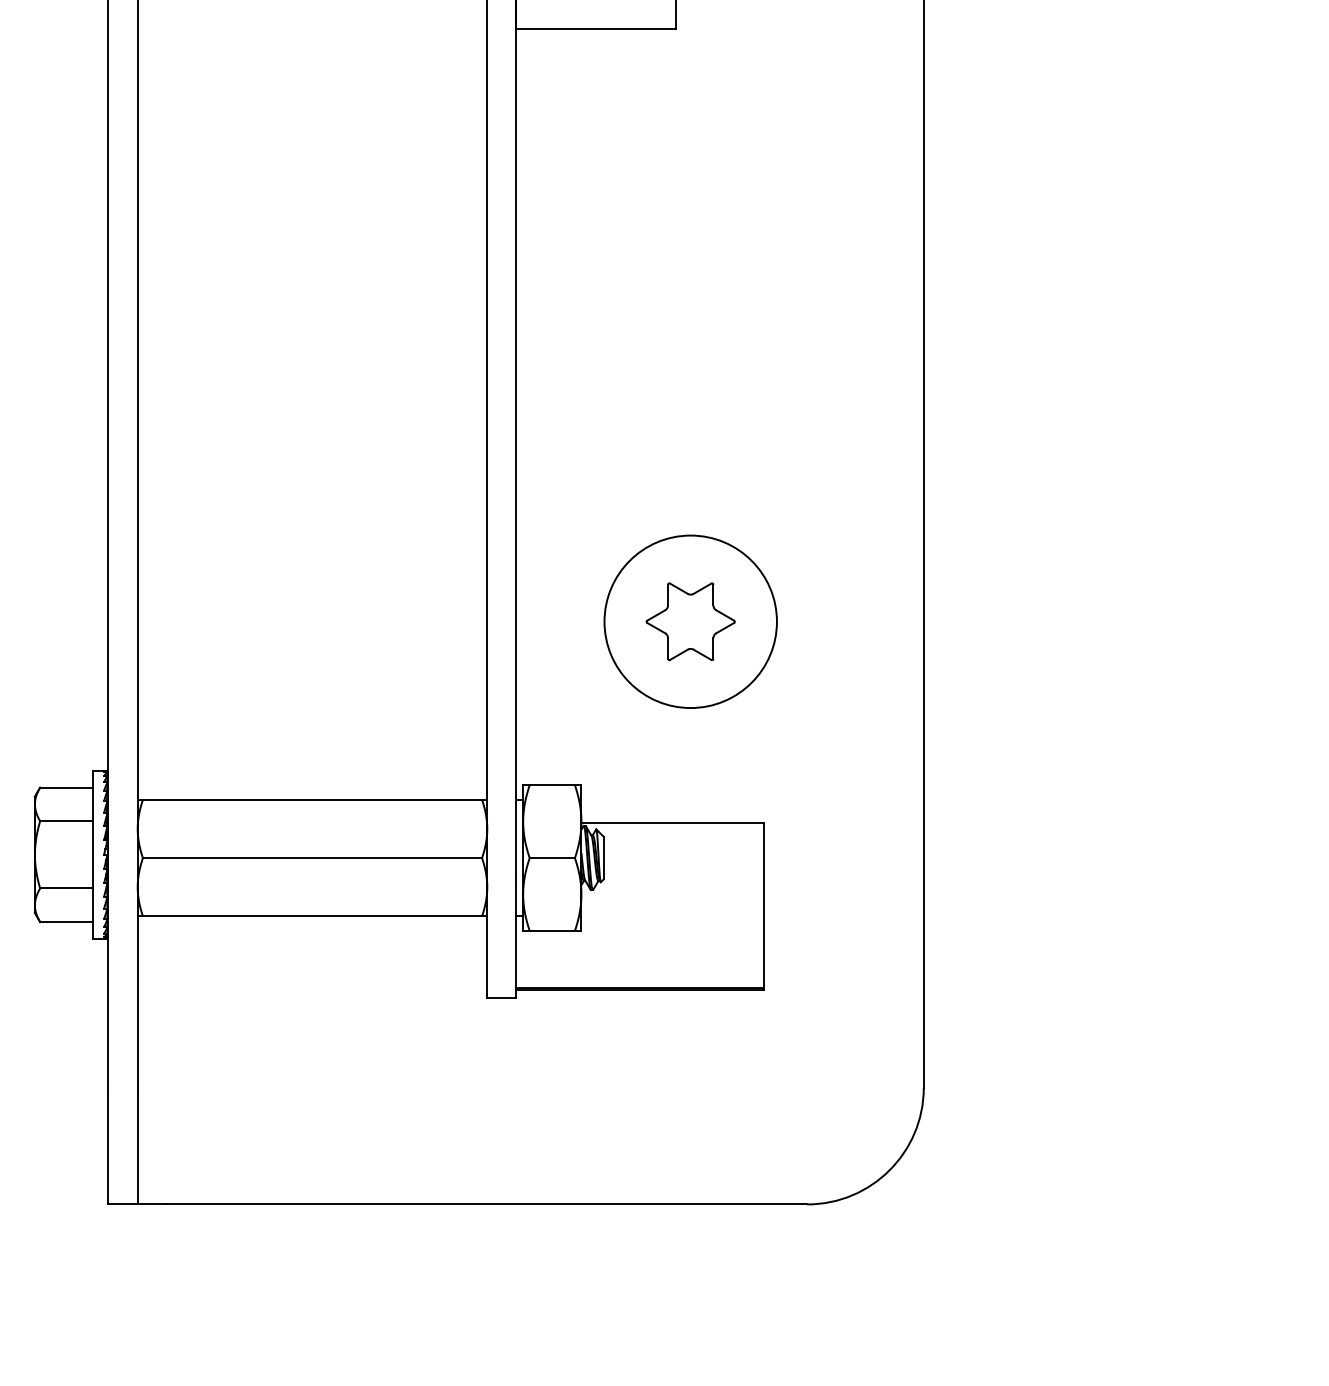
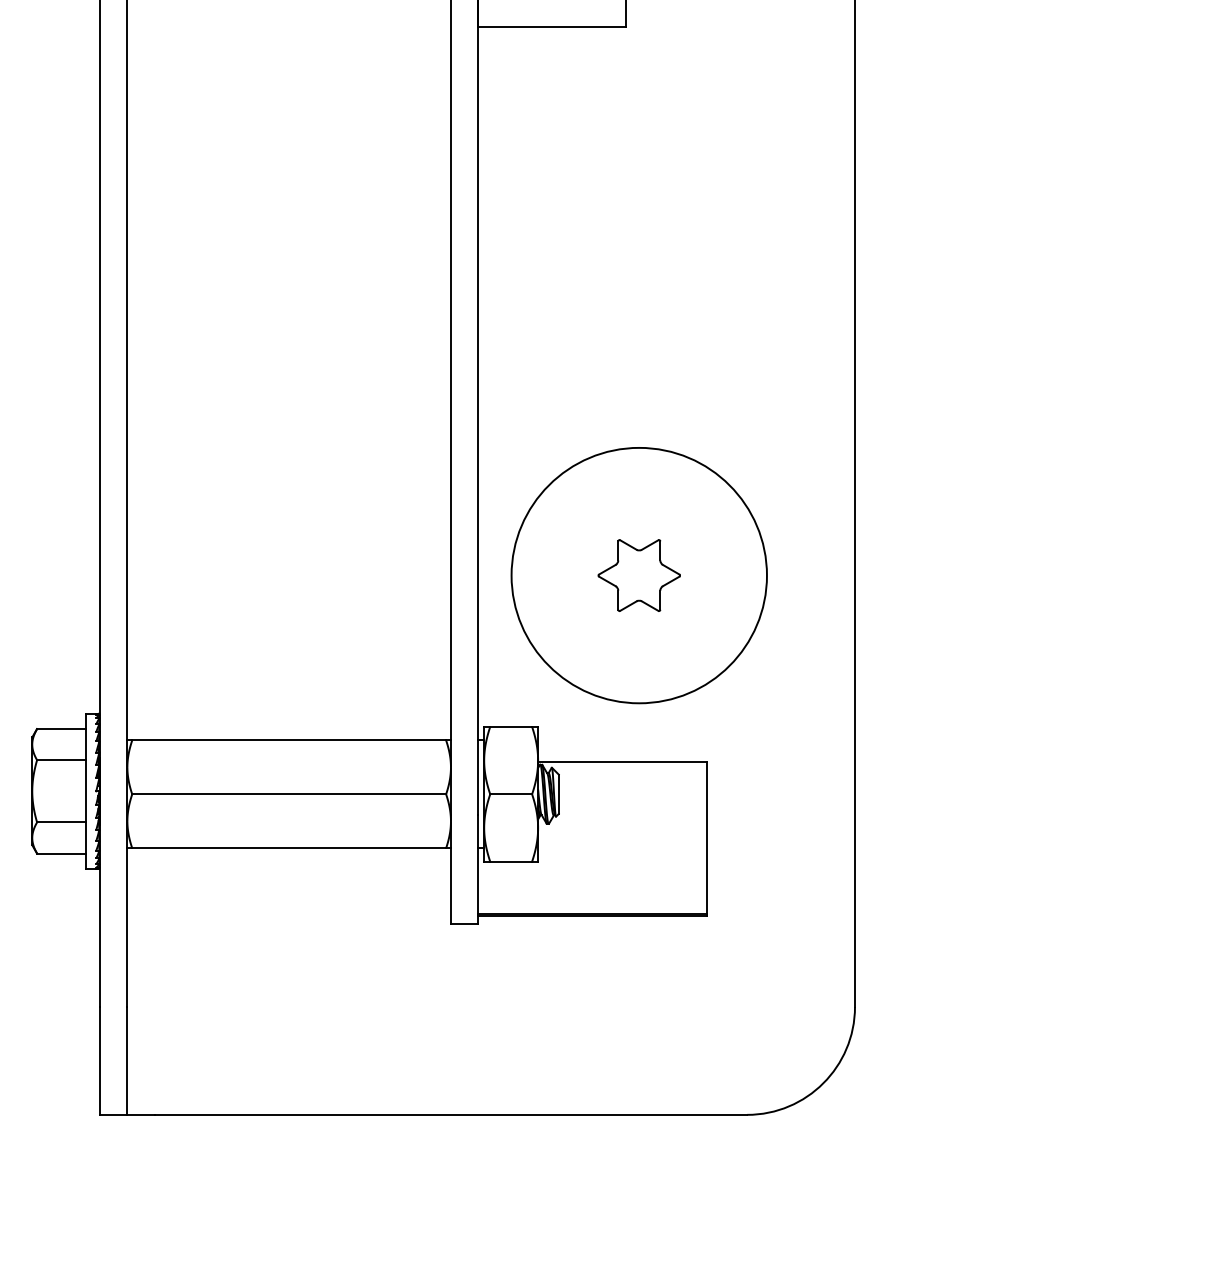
circle: (690, 621) -> (639, 575), size x1.6

